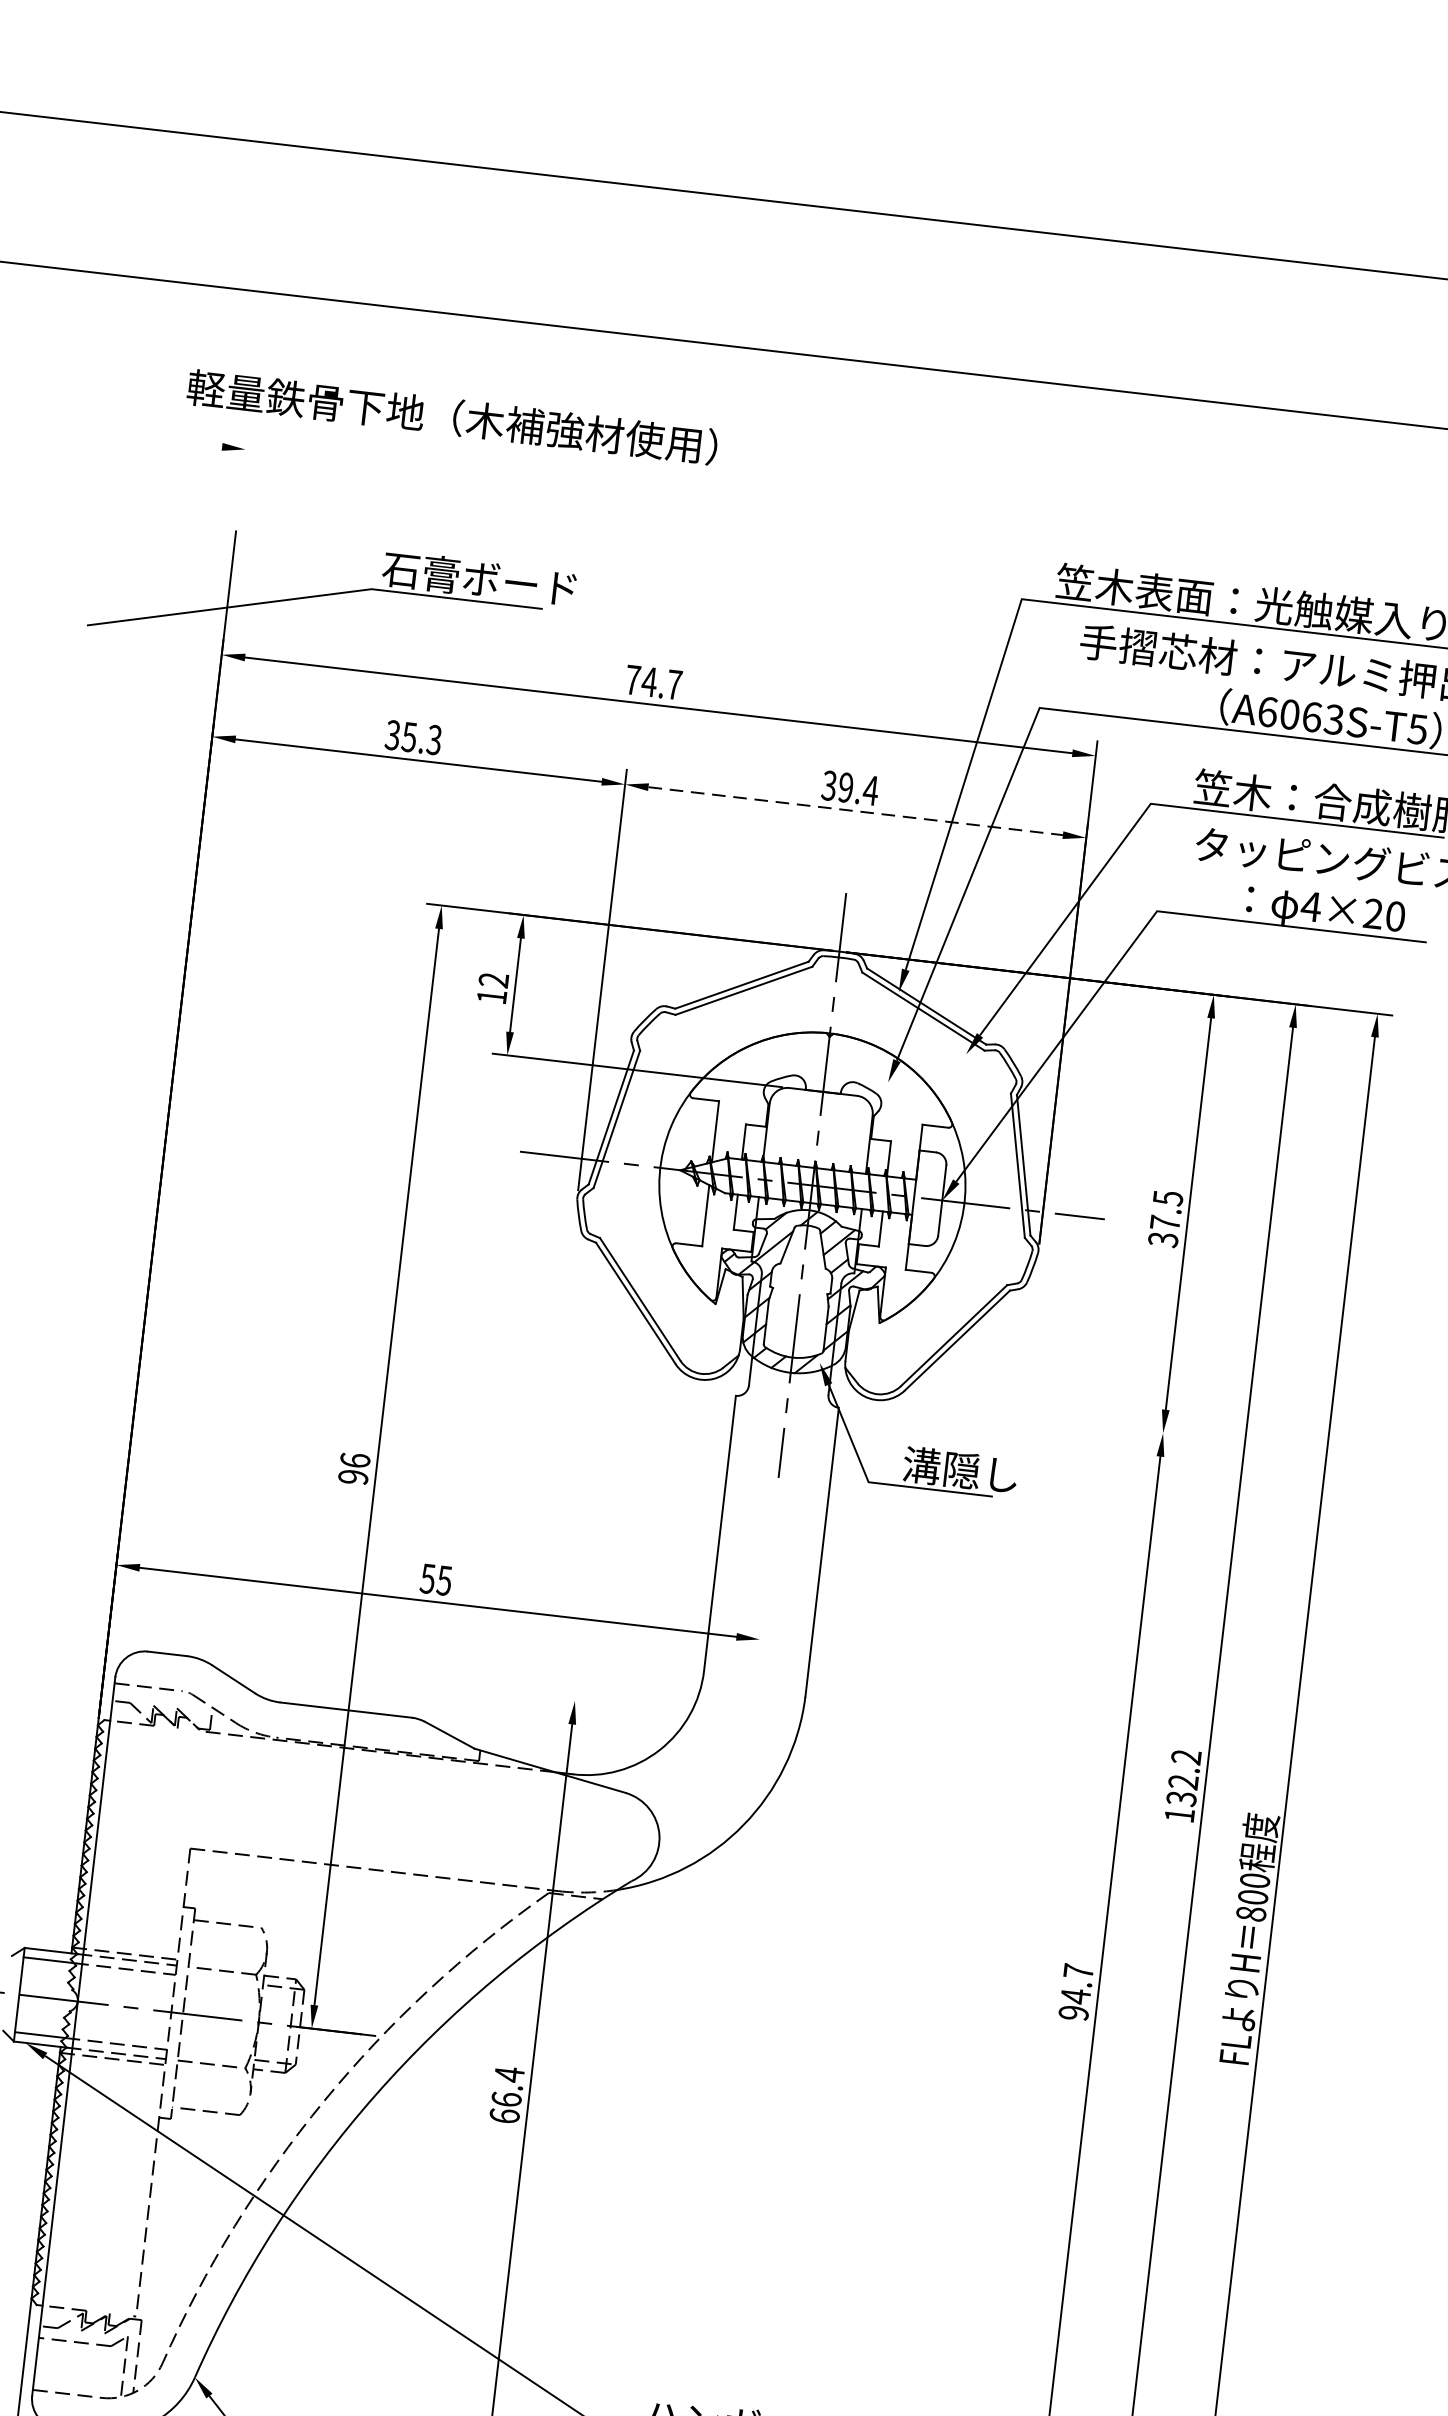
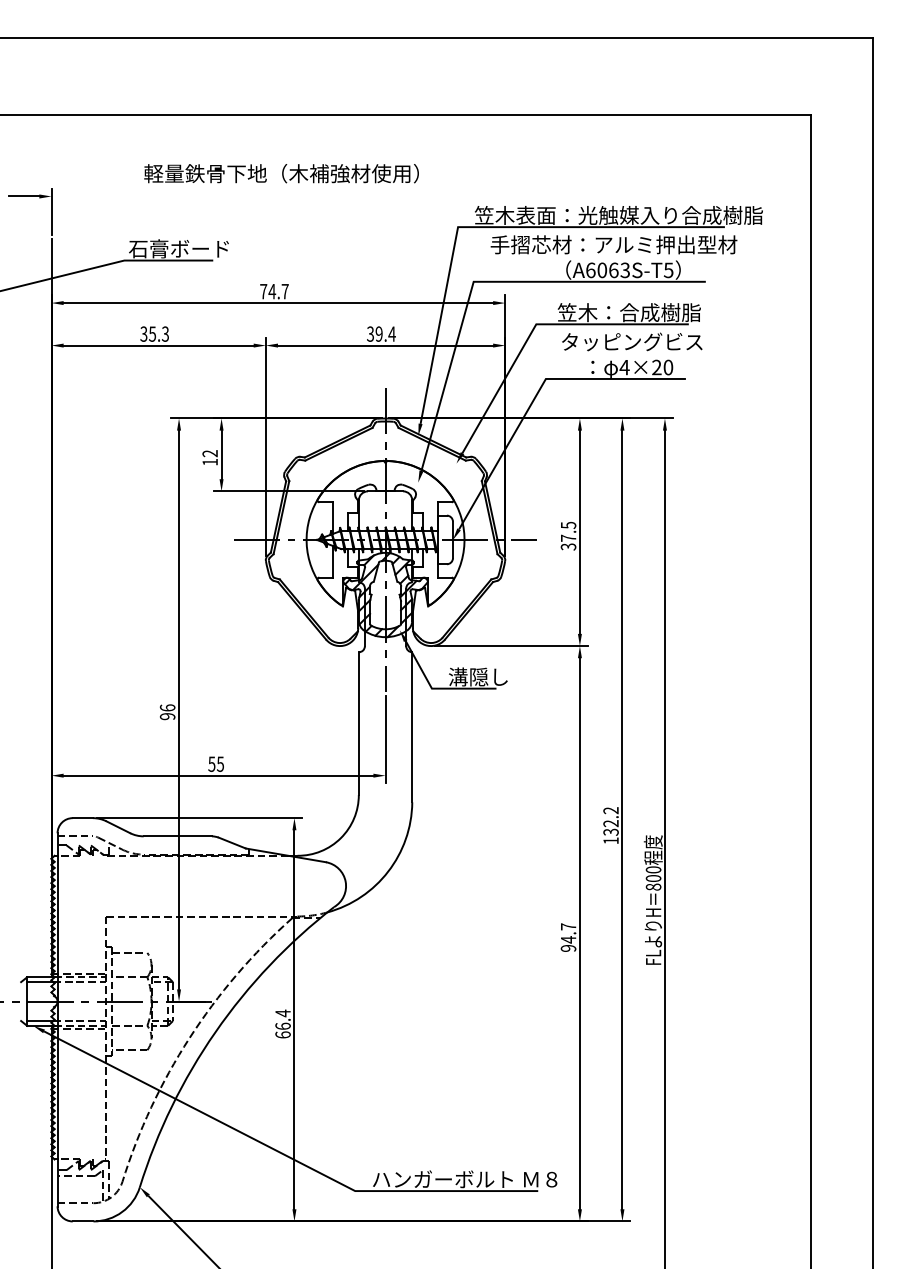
text: (452, 416) -> (281, 173), moved
line: (191, 443) -> (23, 196), added
line: (242, 478) -> (51, 211), added
line: (855, 810) -> (385, 345), dashed -> solid
line: (1029, 1418) -> (510, 646), added
line: (767, 1569) -> (385, 739), added
line: (391, 1680) -> (199, 818), added

